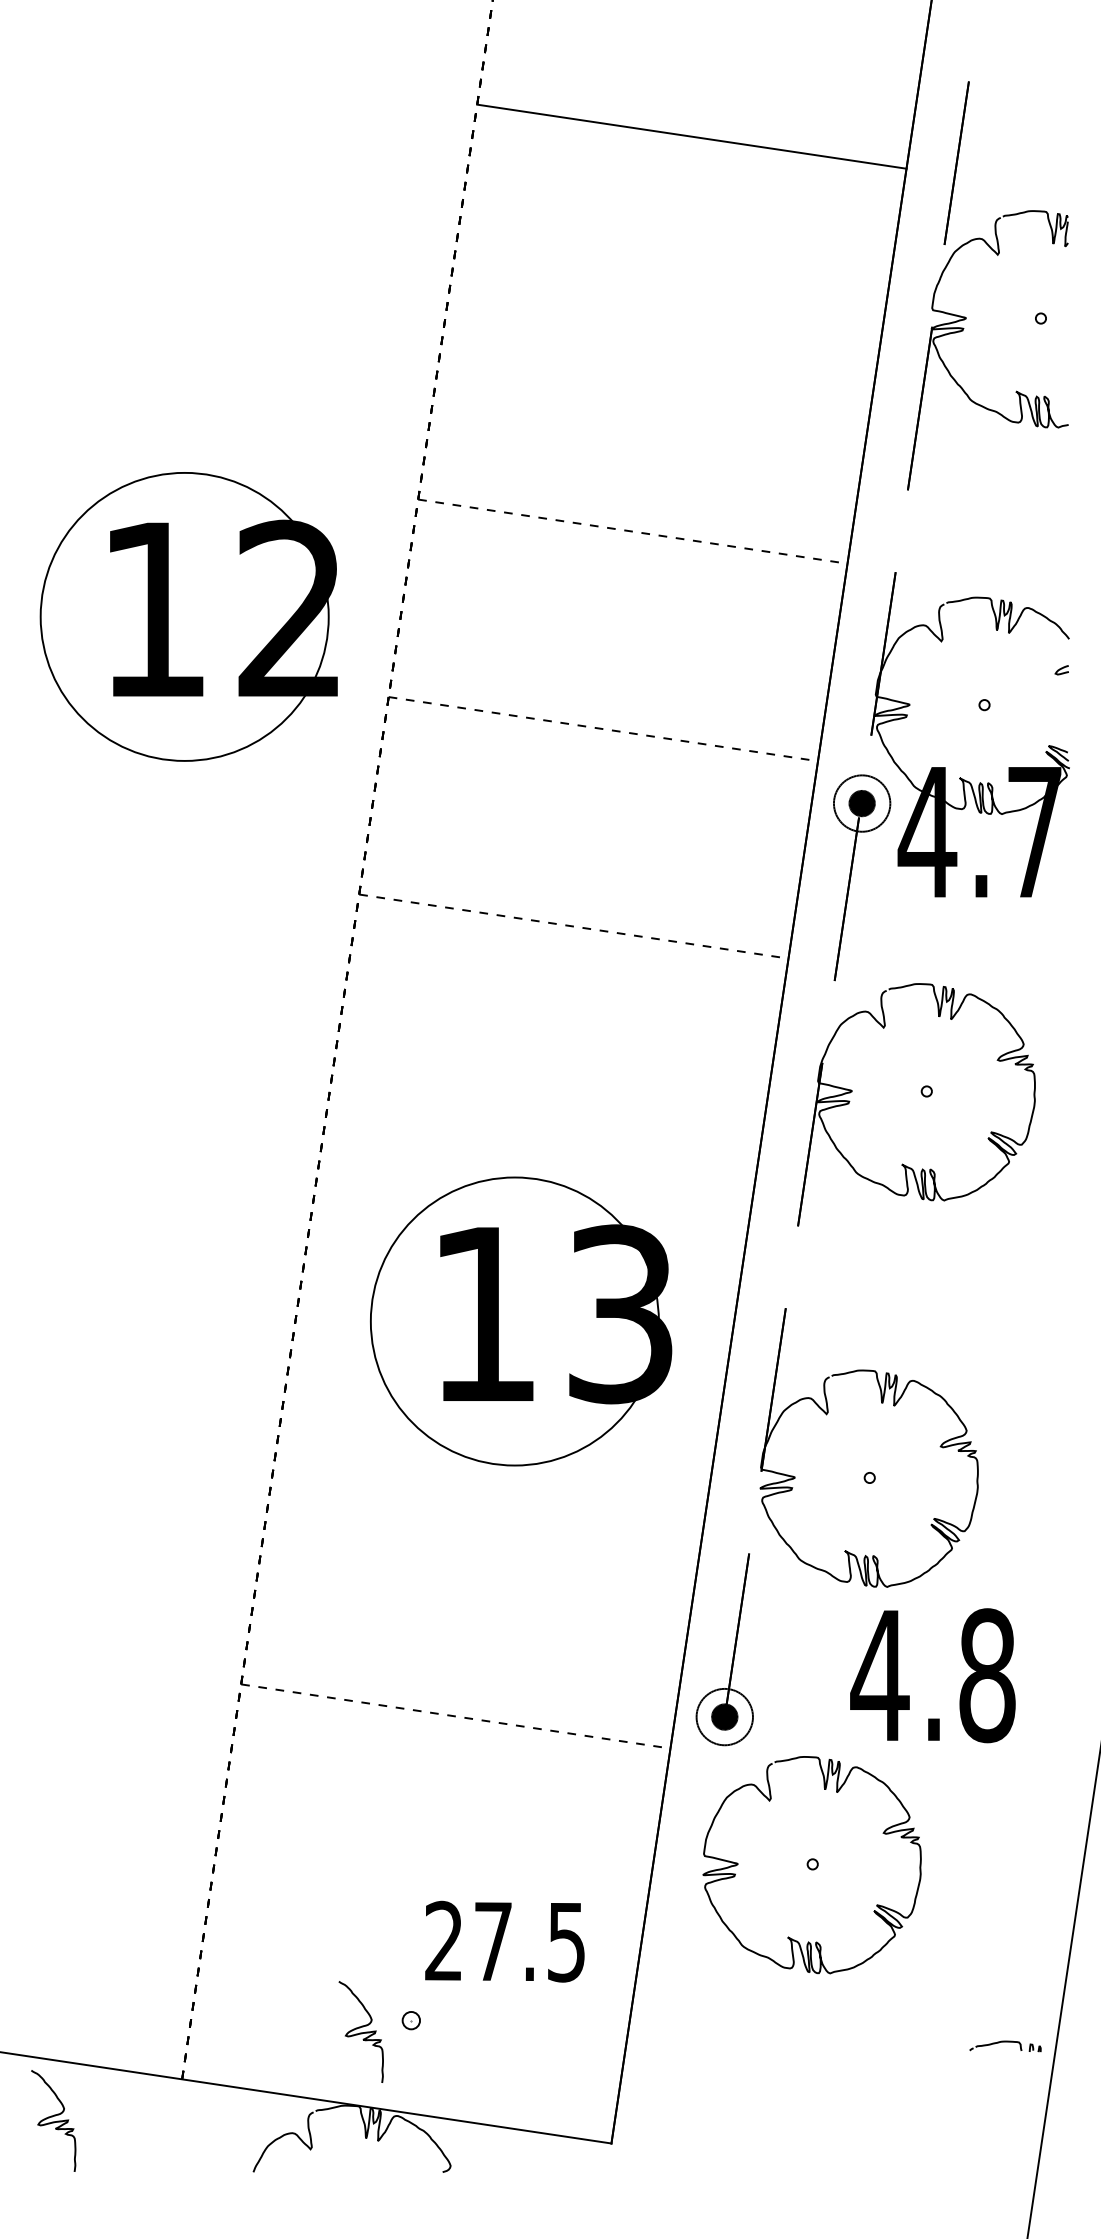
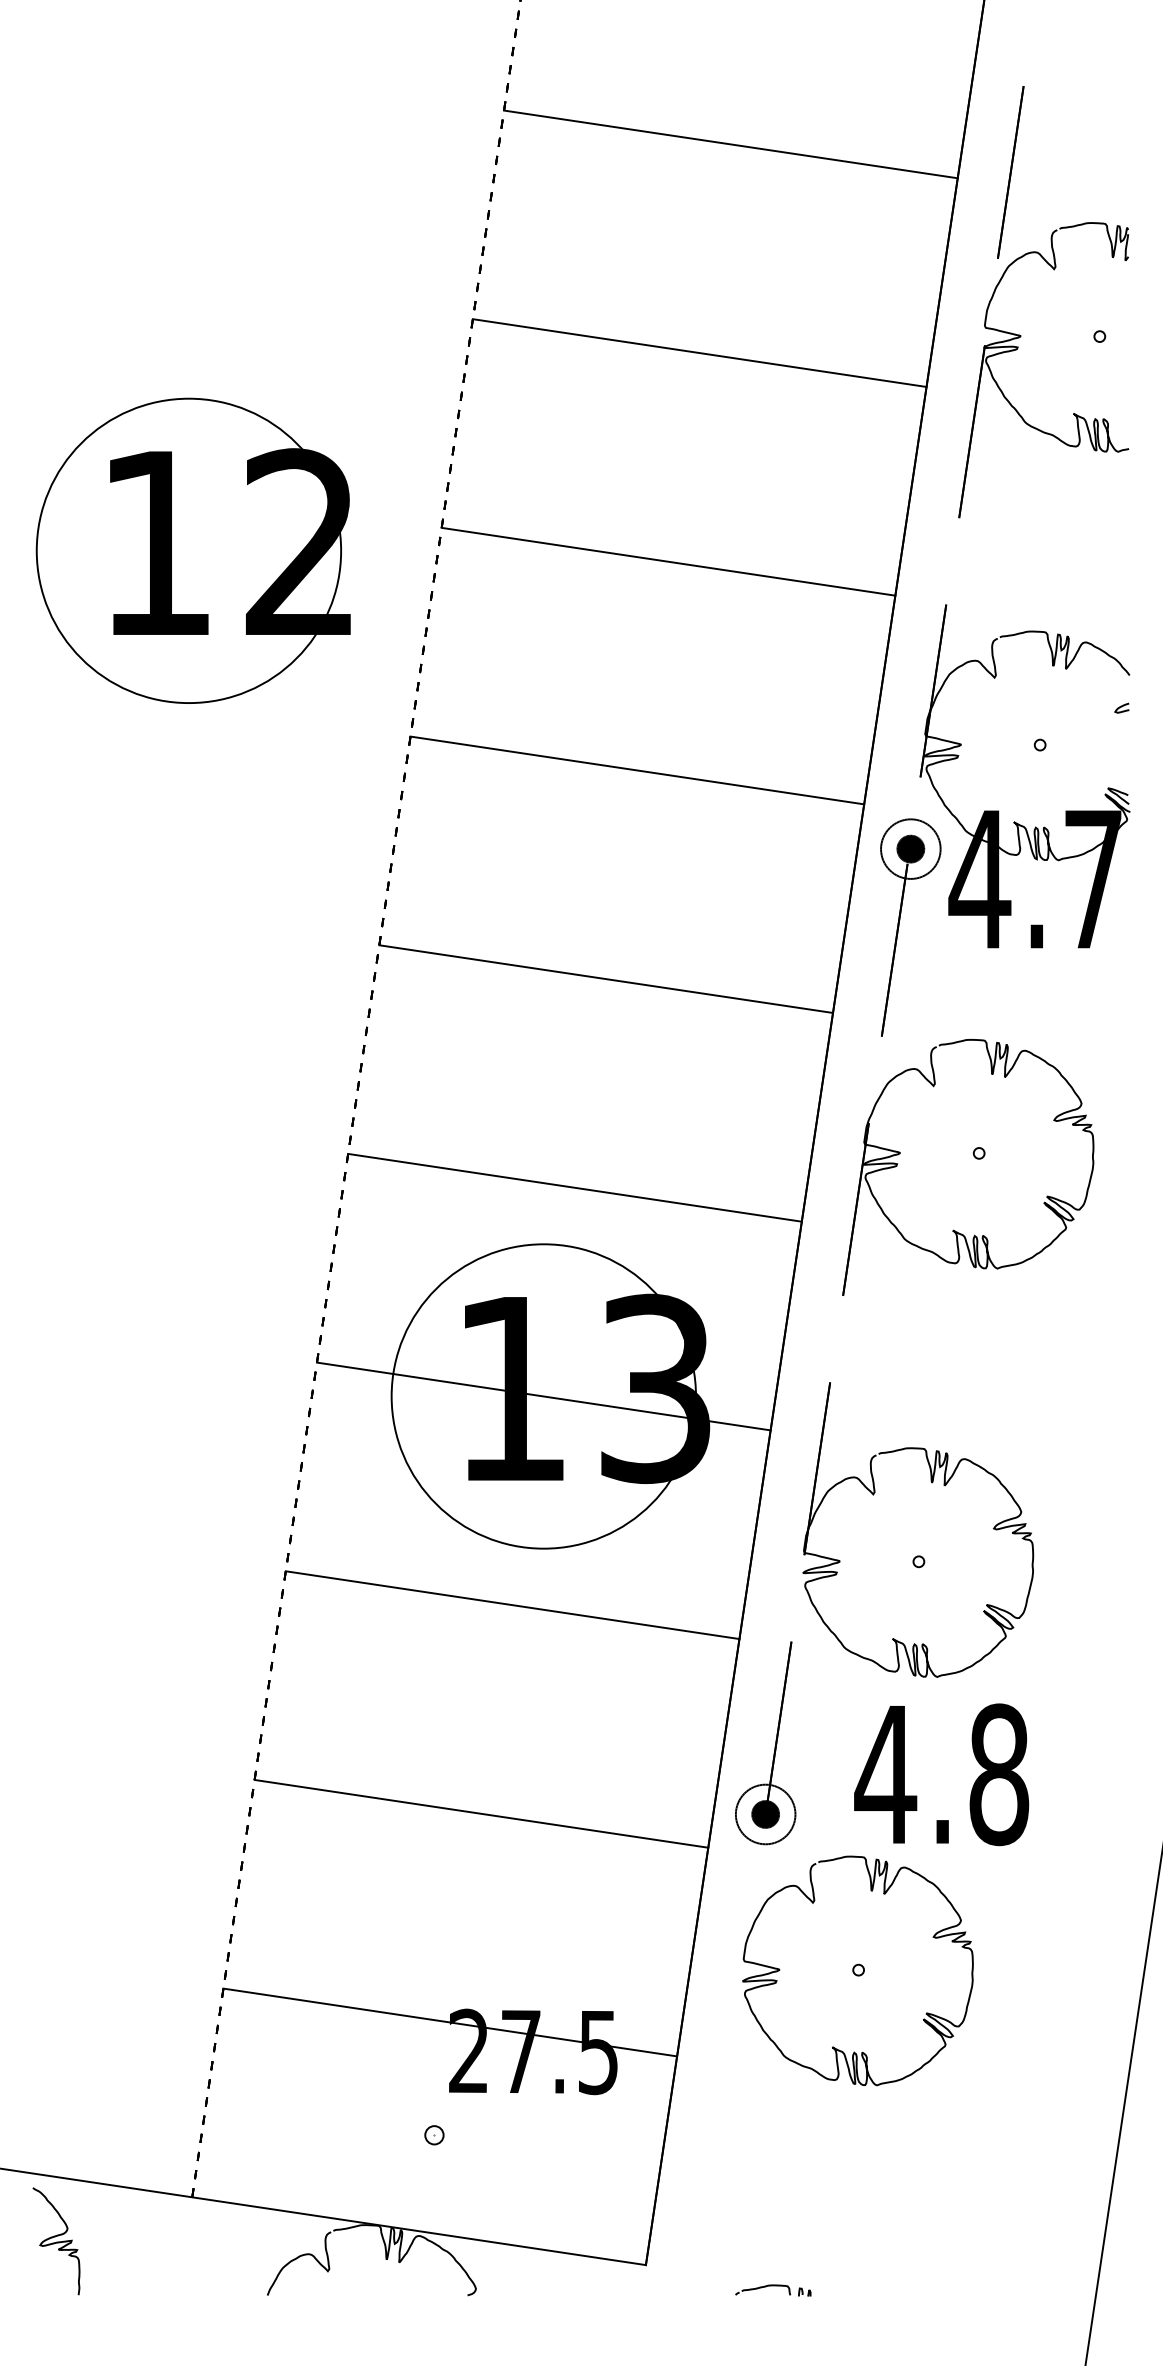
line: (662, 333) -> (699, 352), added
line: (633, 531) -> (669, 561), dashed -> solid
part: (188, 616) -> (192, 550), moved
line: (603, 729) -> (637, 770), dashed -> solid
line: (574, 926) -> (606, 979), dashed -> solid
line: (543, 1123) -> (574, 1187), added
line: (514, 1321) -> (543, 1396), added
line: (485, 1519) -> (512, 1605), added
text: (932, 1675) -> (941, 1774), moved
line: (455, 1716) -> (481, 1813), dashed -> solid
line: (426, 1913) -> (450, 2022), added
curve: (361, 2032) -> (381, 2147), removed
part: (1005, 2046) -> (773, 2290), moved

